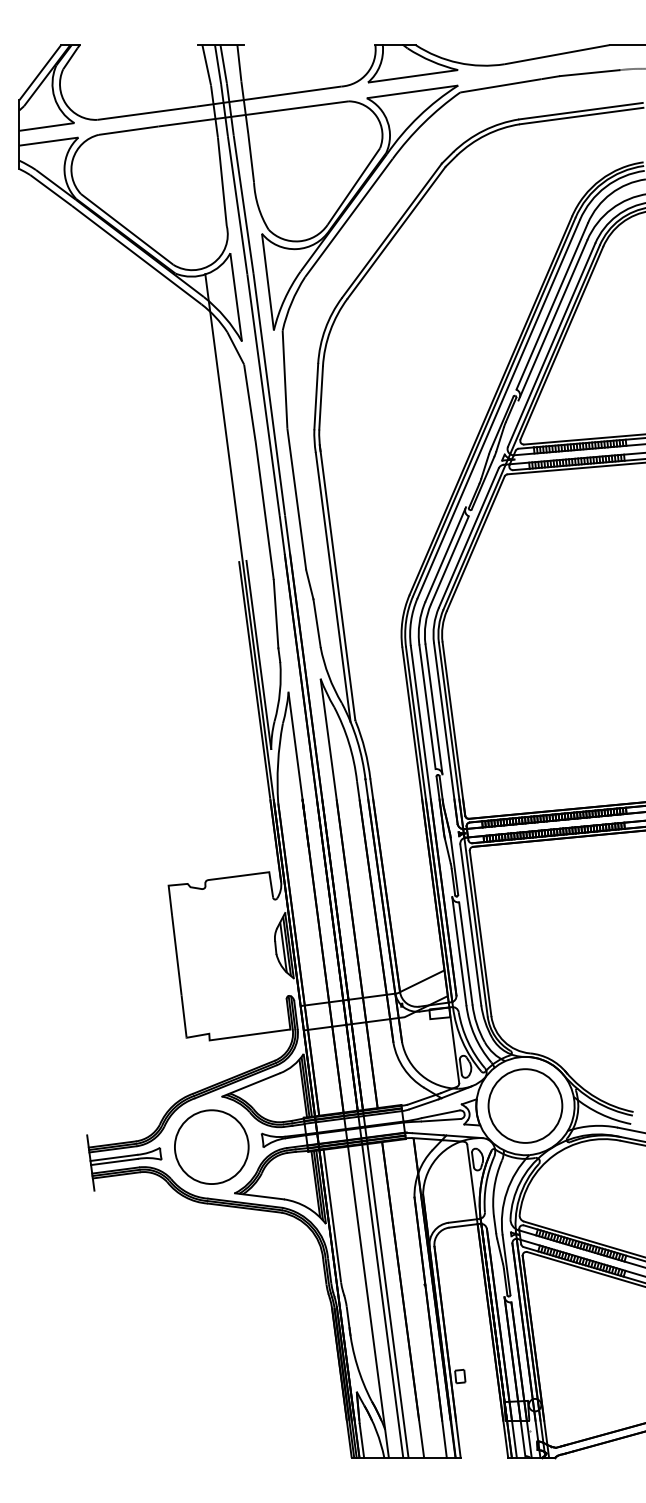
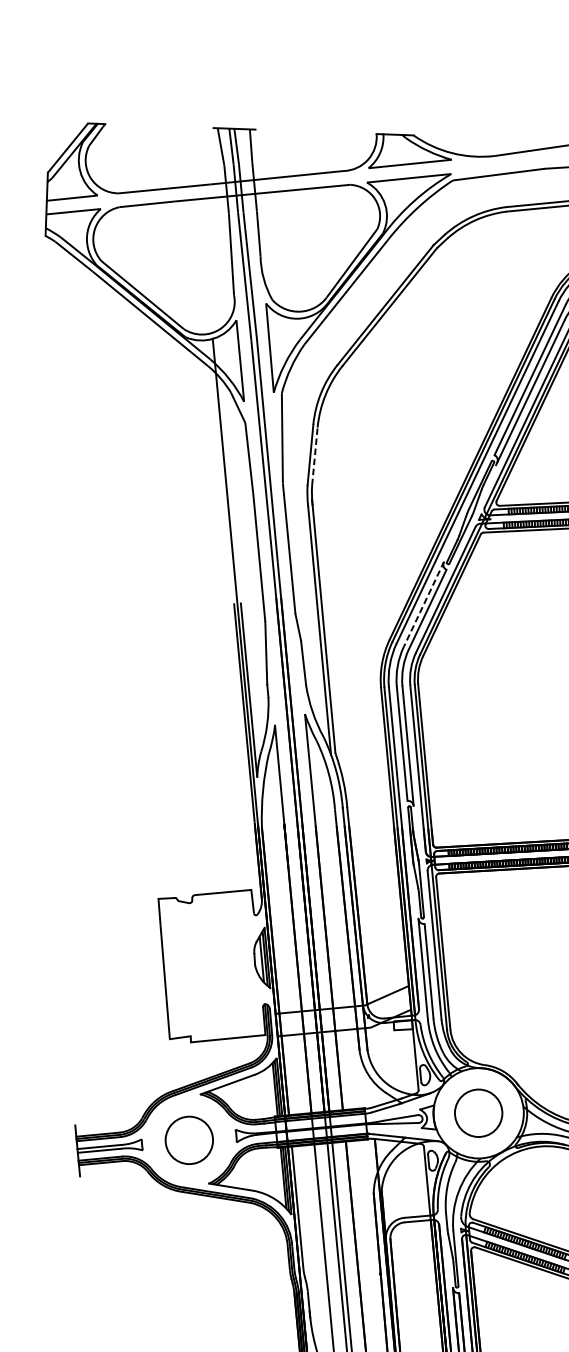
line: (321, 397) -> (315, 455), solid -> dashed
line: (445, 554) -> (423, 604), solid -> dashed
circle: (525, 1105) -> (478, 1112), size x0.7
circle: (211, 1146) -> (189, 1139), size x0.7

